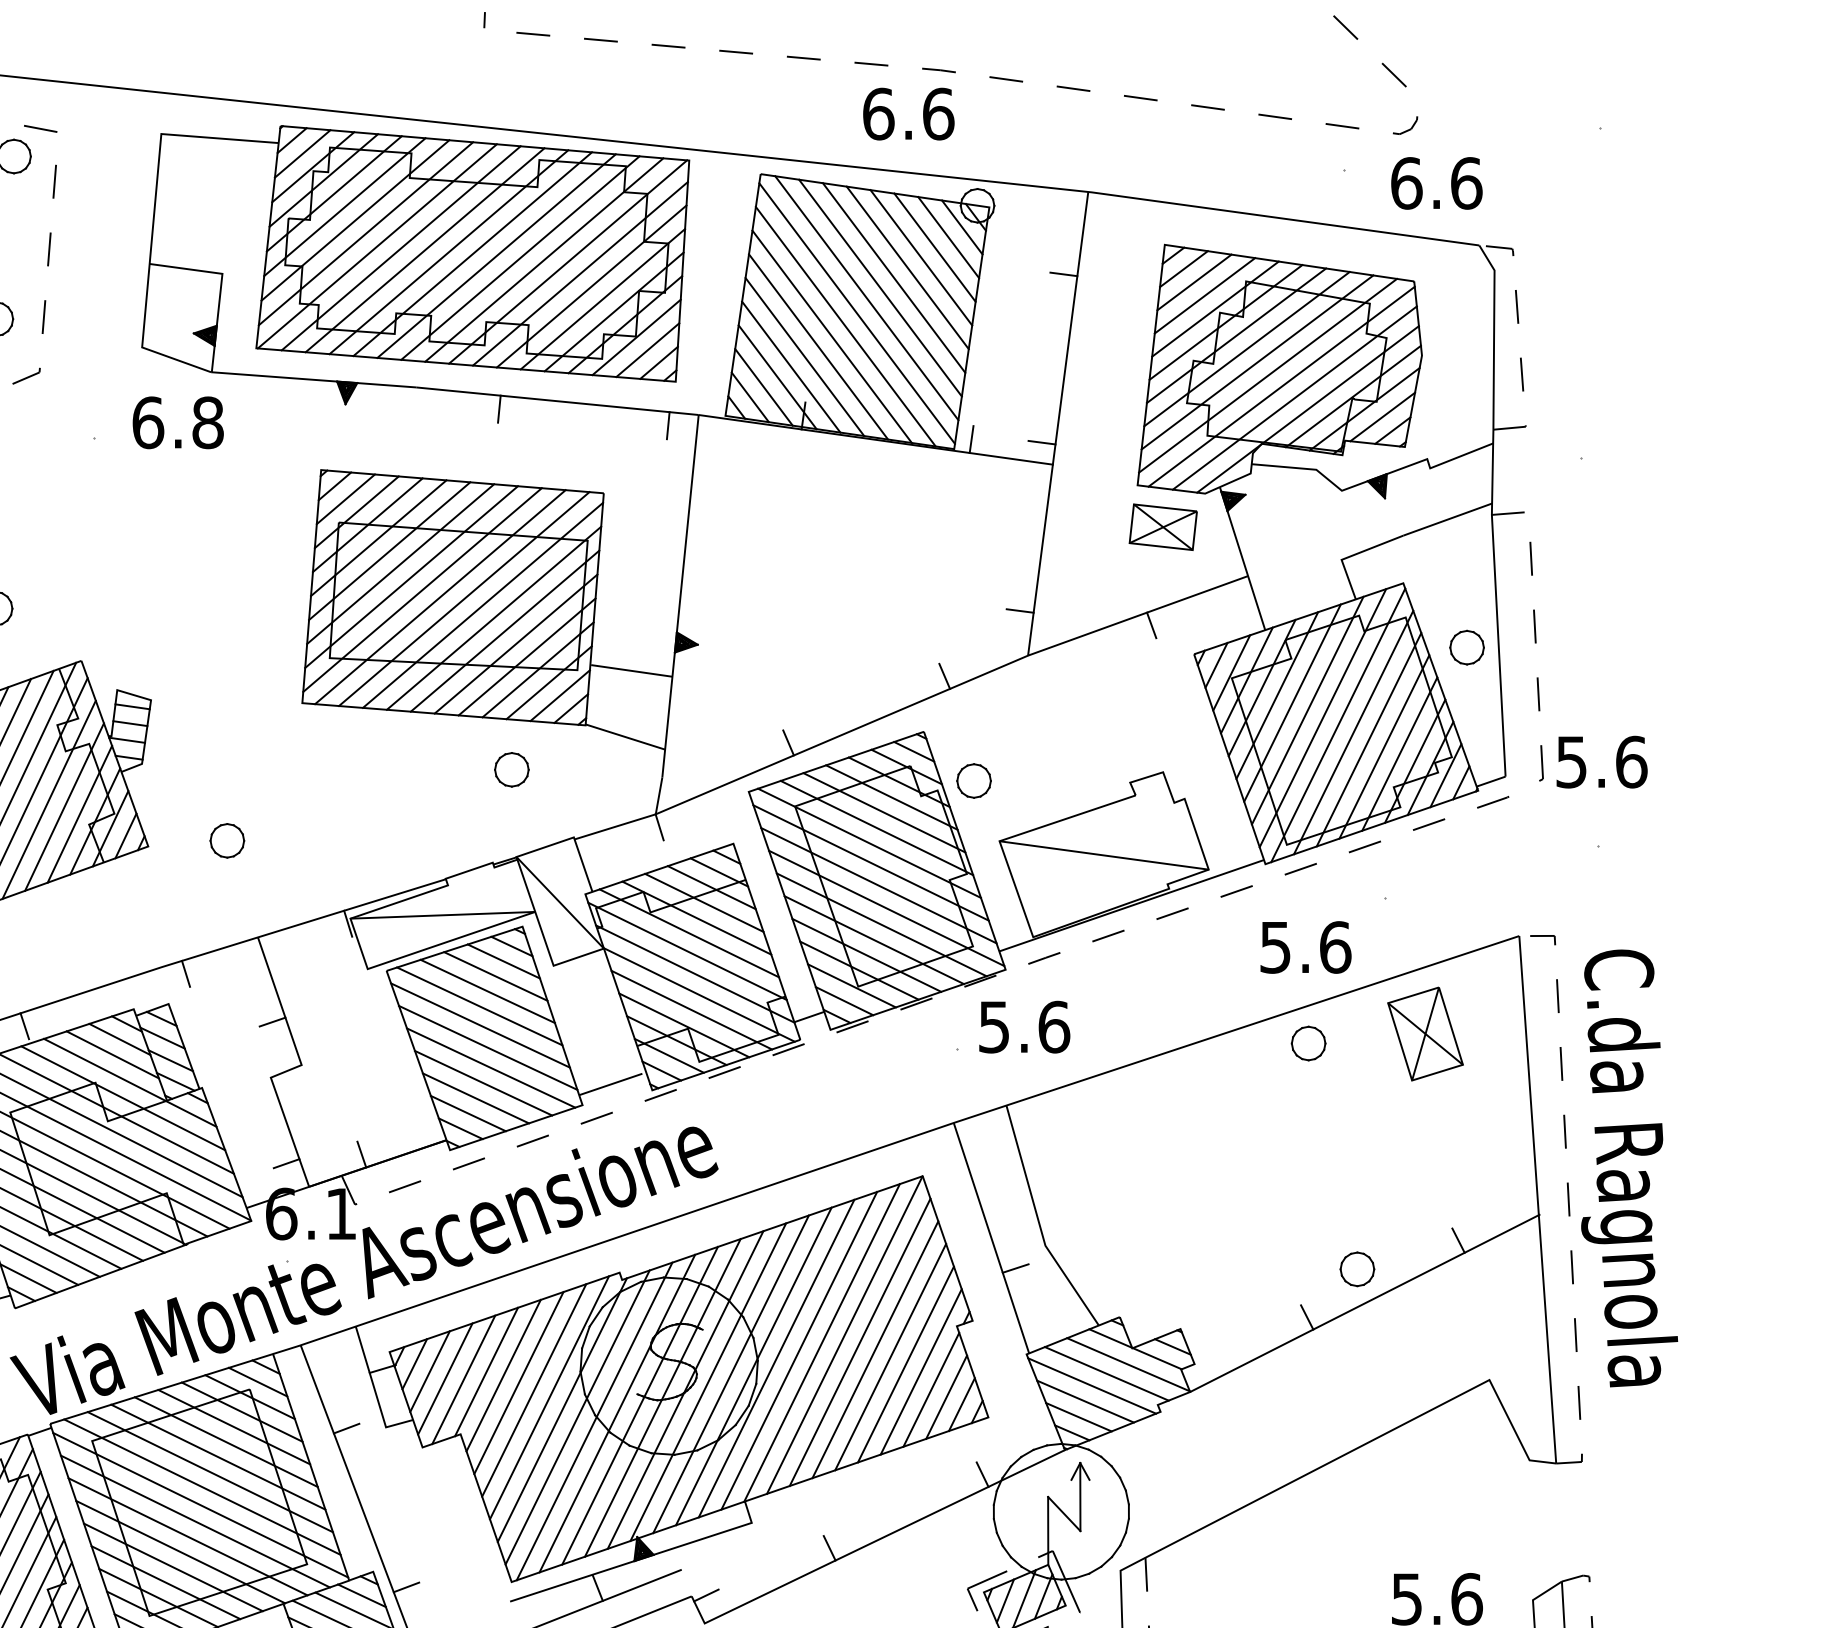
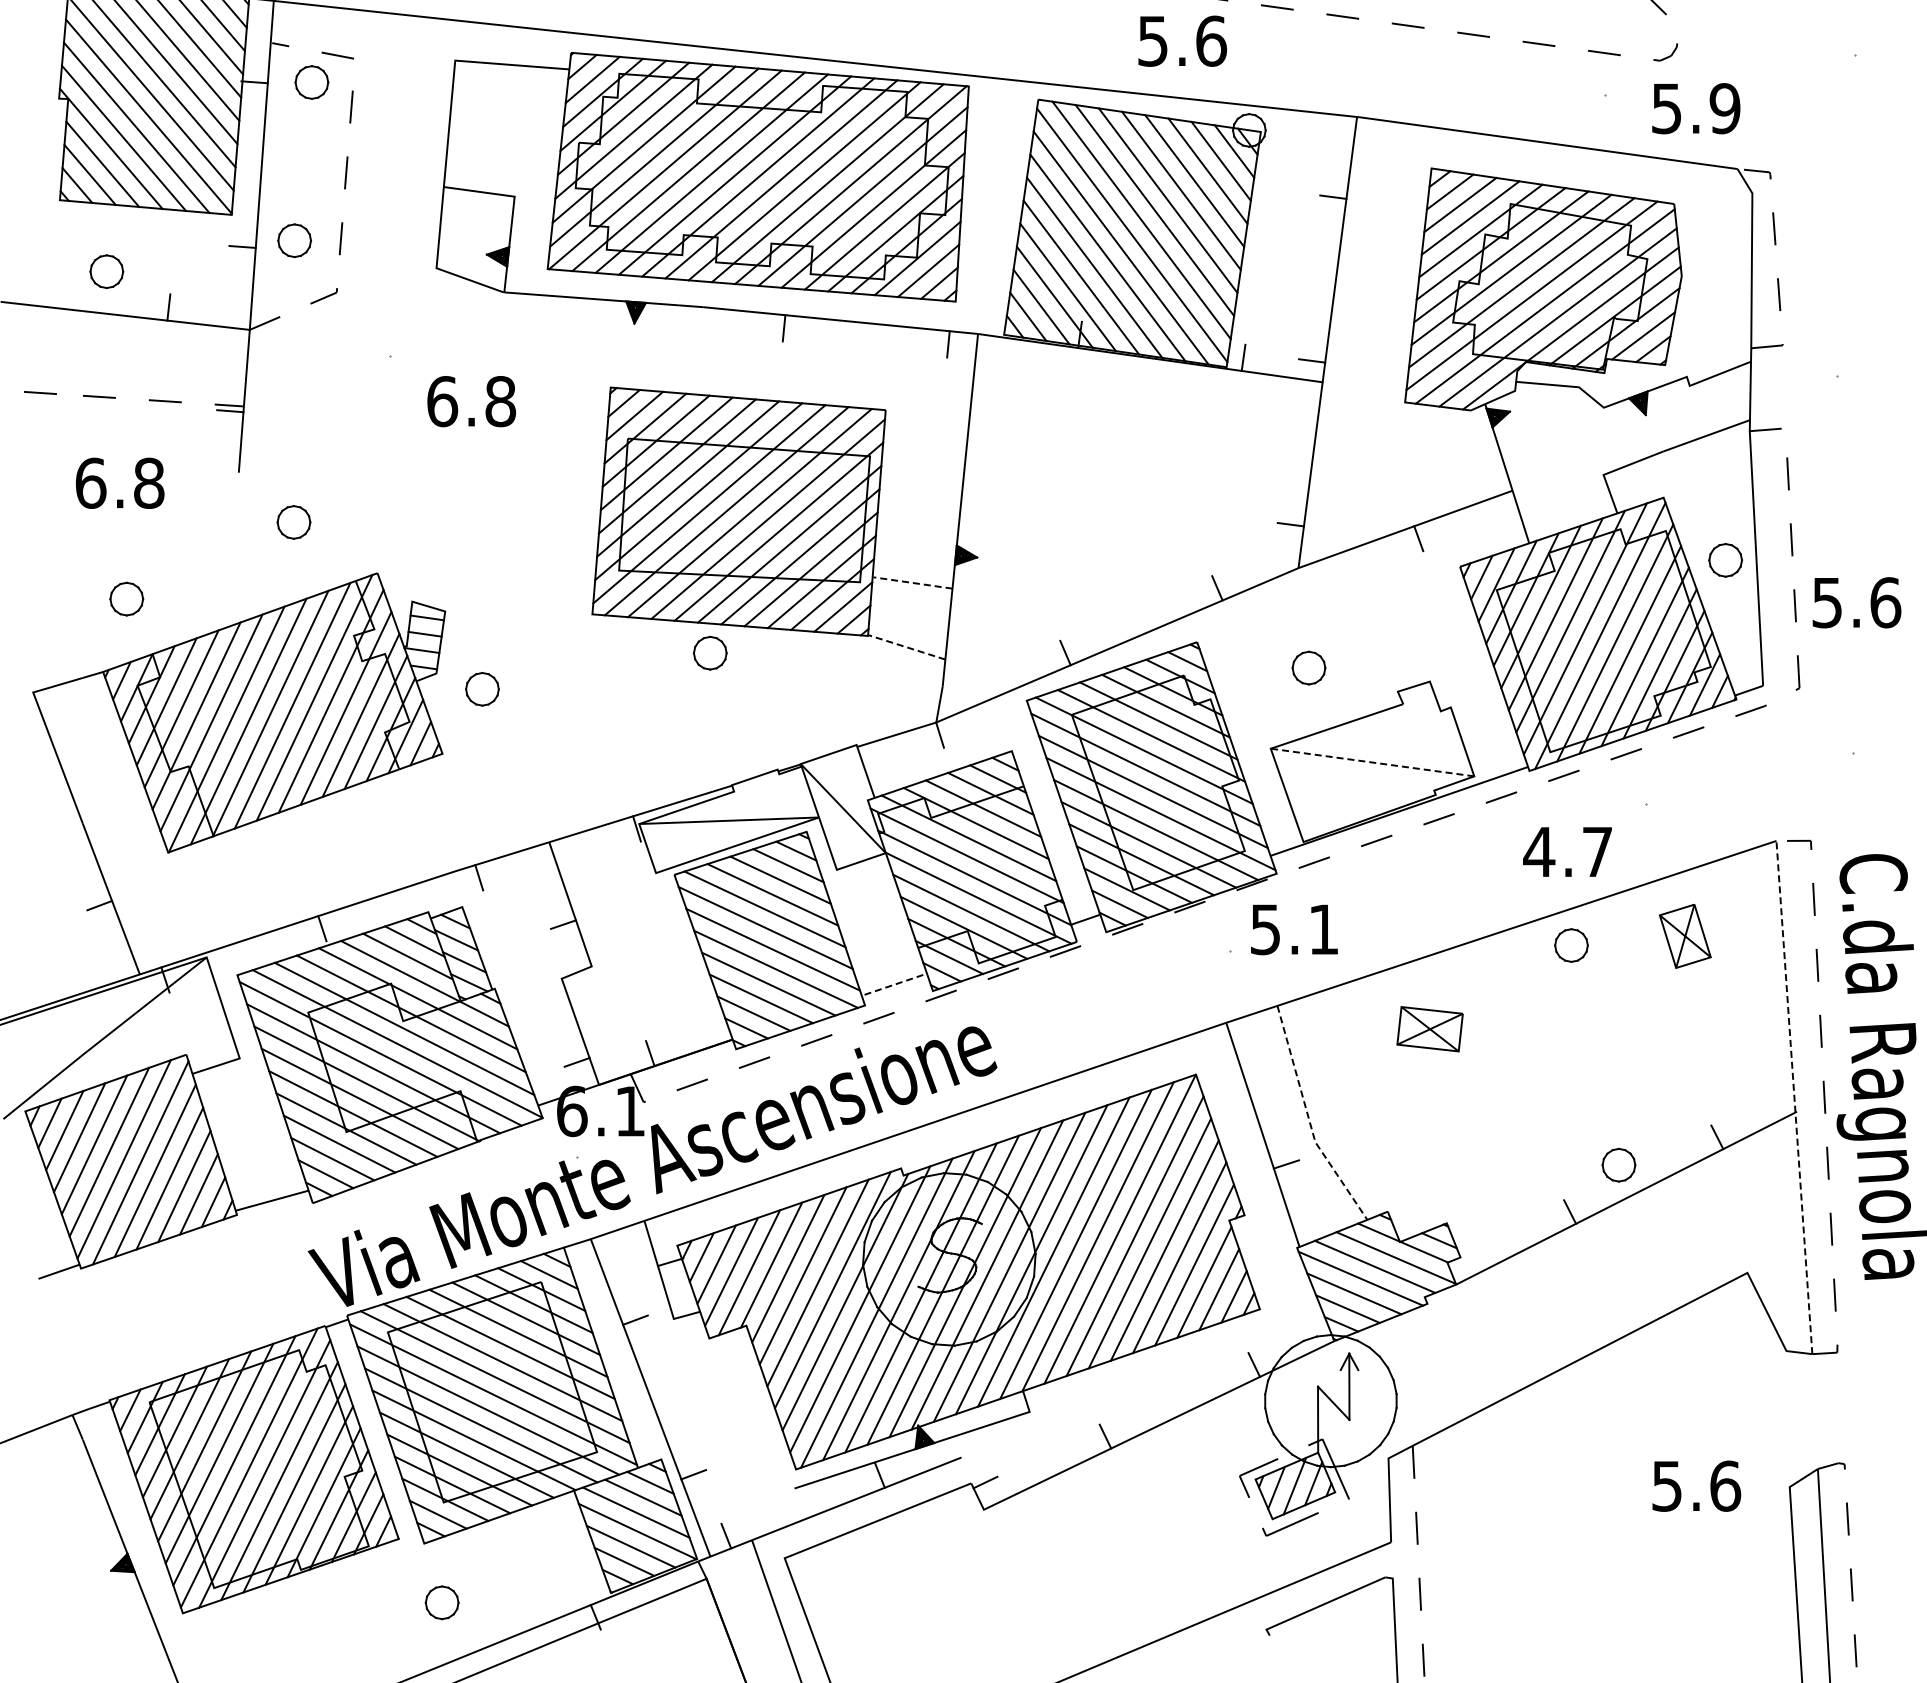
text: (879, 113) -> (1153, 40), 6.6 -> 5.6
text: (1436, 183) -> (1695, 108), 6.6 -> 5.9
text: (178, 422) -> (471, 401), moved
part: (1162, 527) -> (1429, 1029), moved
line: (631, 670) -> (912, 582), solid -> dashed
line: (625, 737) -> (906, 647), solid -> dashed
text: (1601, 761) -> (1856, 602), moved
part: (512, 769) -> (710, 652), moved
part: (973, 780) -> (1308, 667), moved
part: (227, 841) -> (482, 689), moved
line: (1104, 855) -> (1372, 762), solid -> dashed
text: (1305, 946) -> (1568, 851), 5.6 -> 4.7
text: (1054, 1027) -> (1324, 929), 5.6 -> 5.1
part: (1425, 1034) -> (1685, 936), size x0.7
line: (610, 1084) -> (892, 985), solid -> dashed
line: (1537, 1199) -> (1794, 1097), solid -> dashed
line: (1039, 1223) -> (1309, 1120), solid -> dashed

